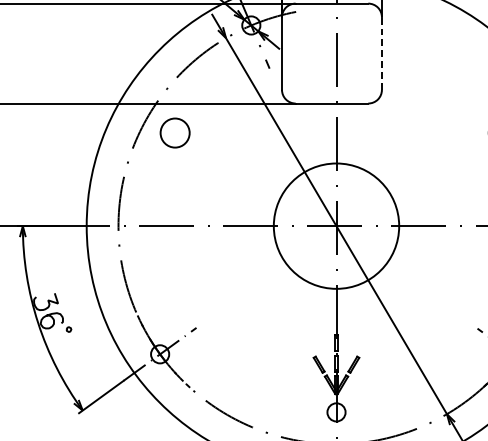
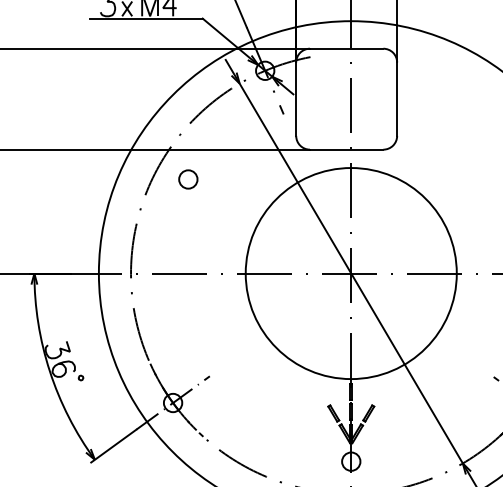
line: (382, 53) -> (397, 99), dashed -> solid
circle: (175, 133) -> (188, 179), size x0.62
circle: (335, 226) -> (350, 273), size x1.67

